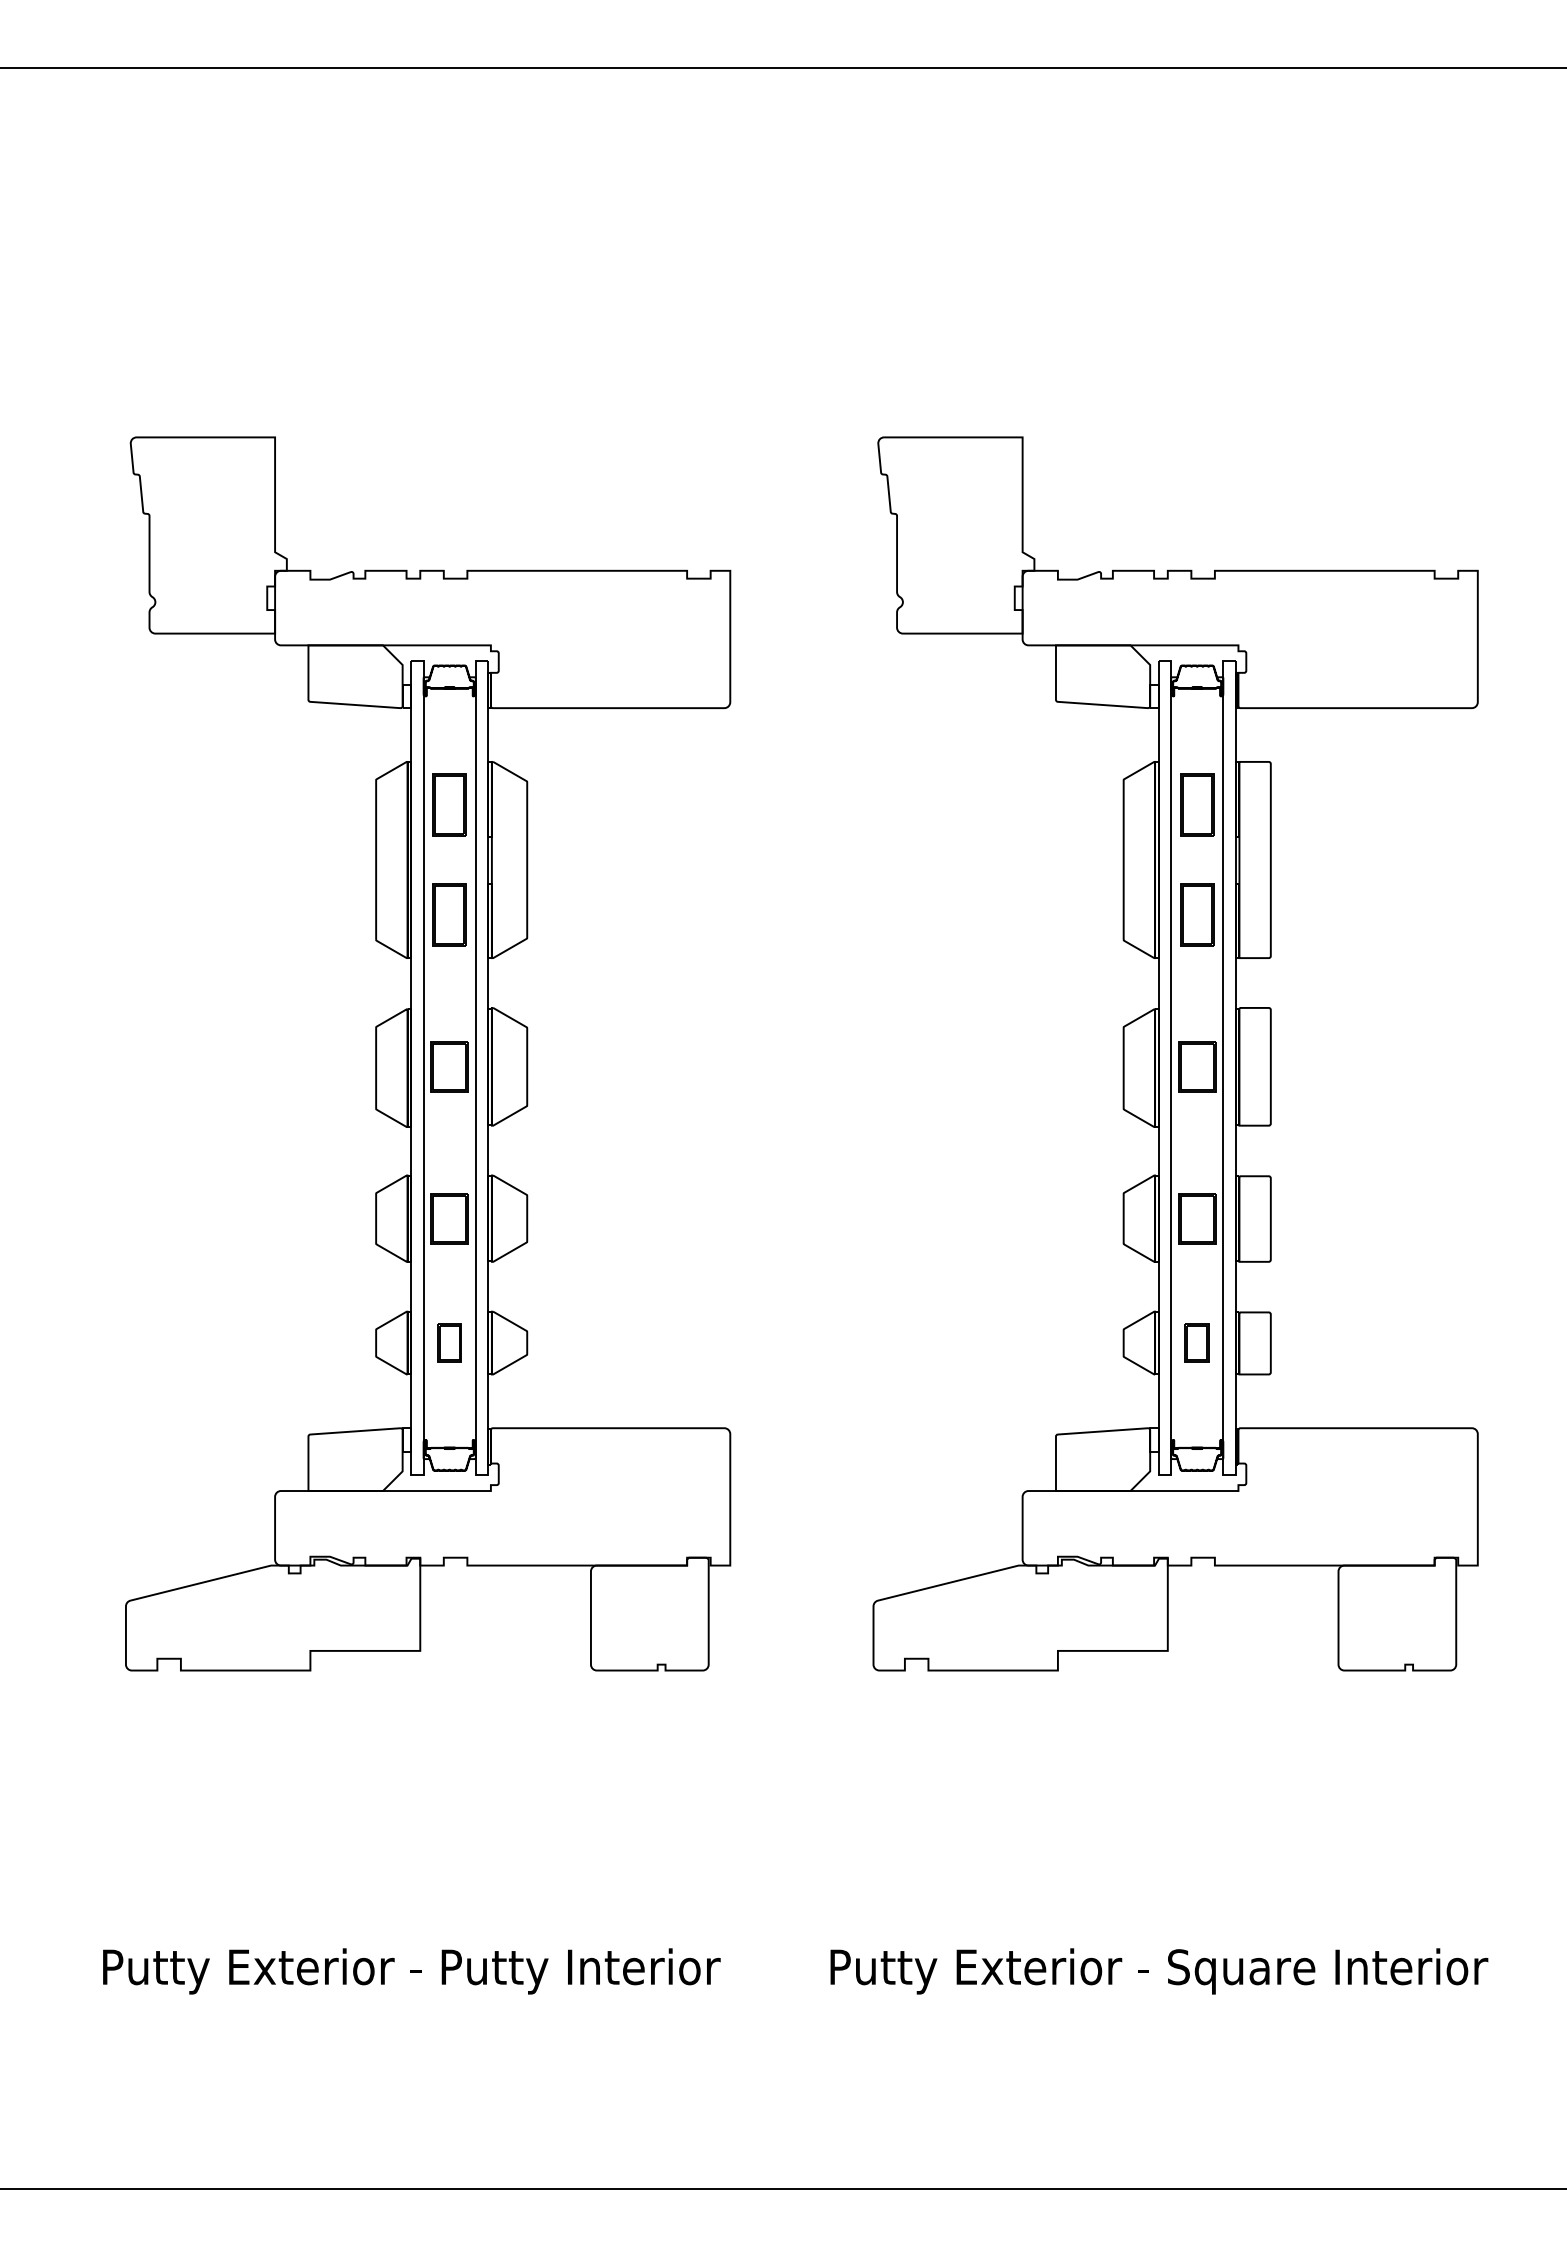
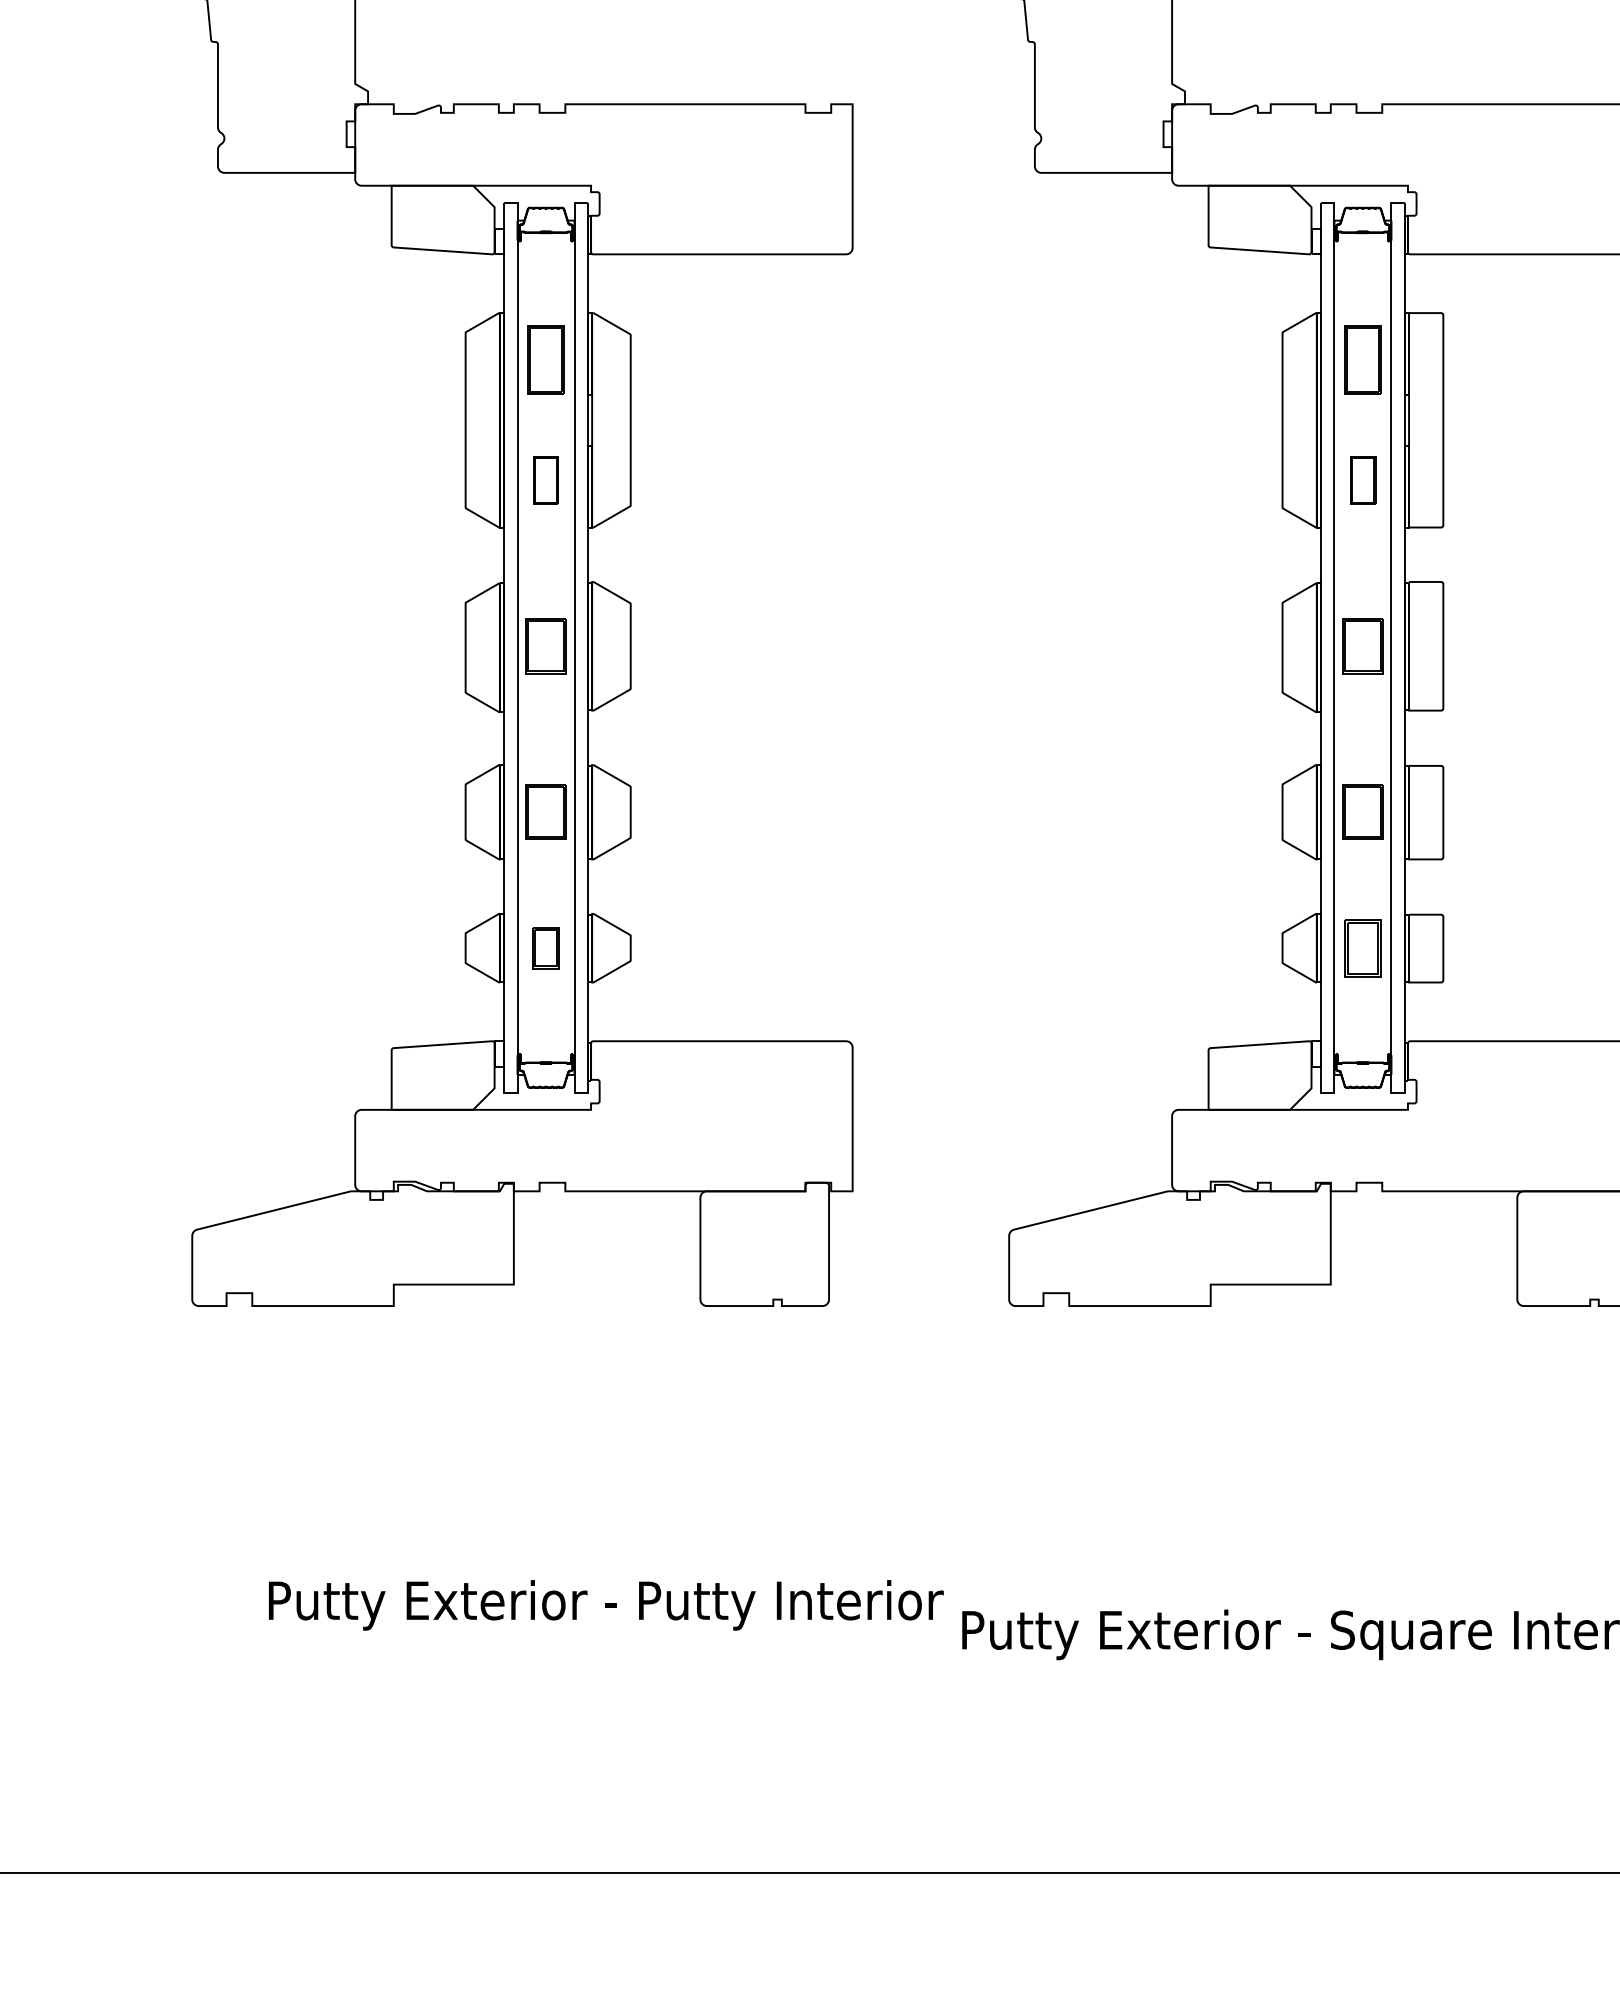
part: (449, 914) -> (545, 479), size x0.7
part: (1197, 914) -> (1363, 479), size x0.7
part: (1196, 1342) -> (1362, 947), size x1.4
text: (411, 1971) -> (605, 1605), moved

